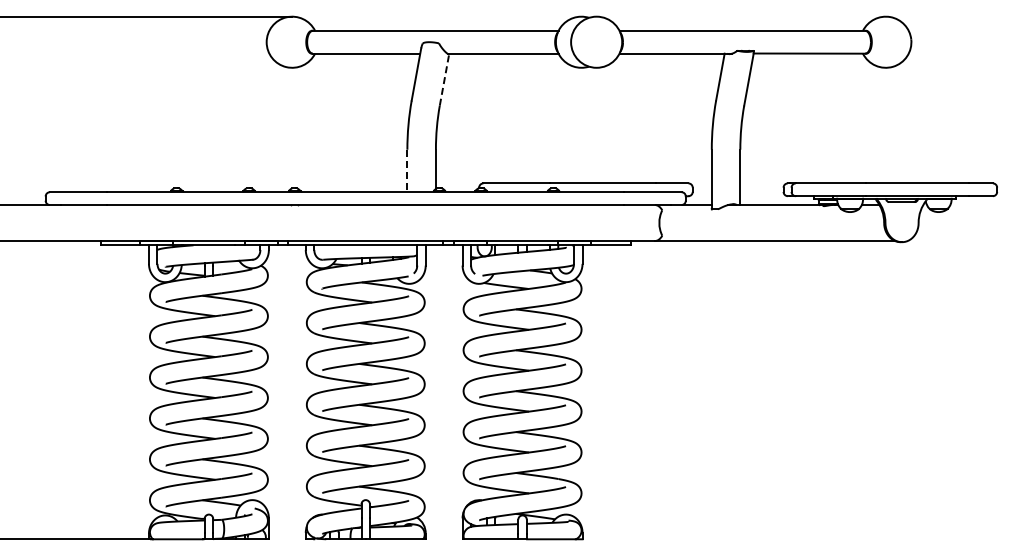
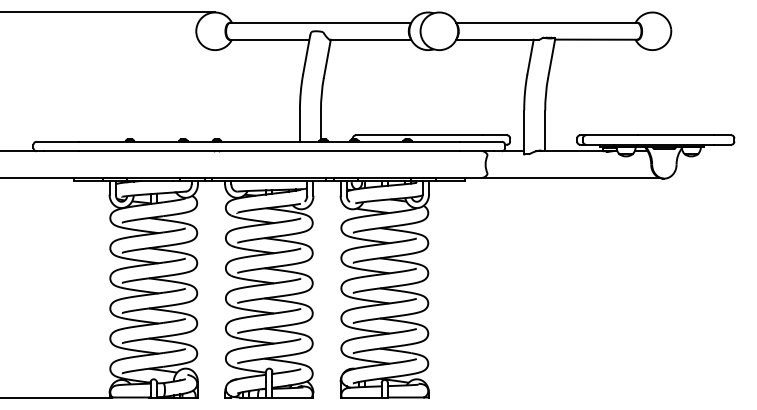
line: (444, 79) -> (327, 58), dashed -> solid
line: (407, 171) -> (300, 126), dashed -> solid

